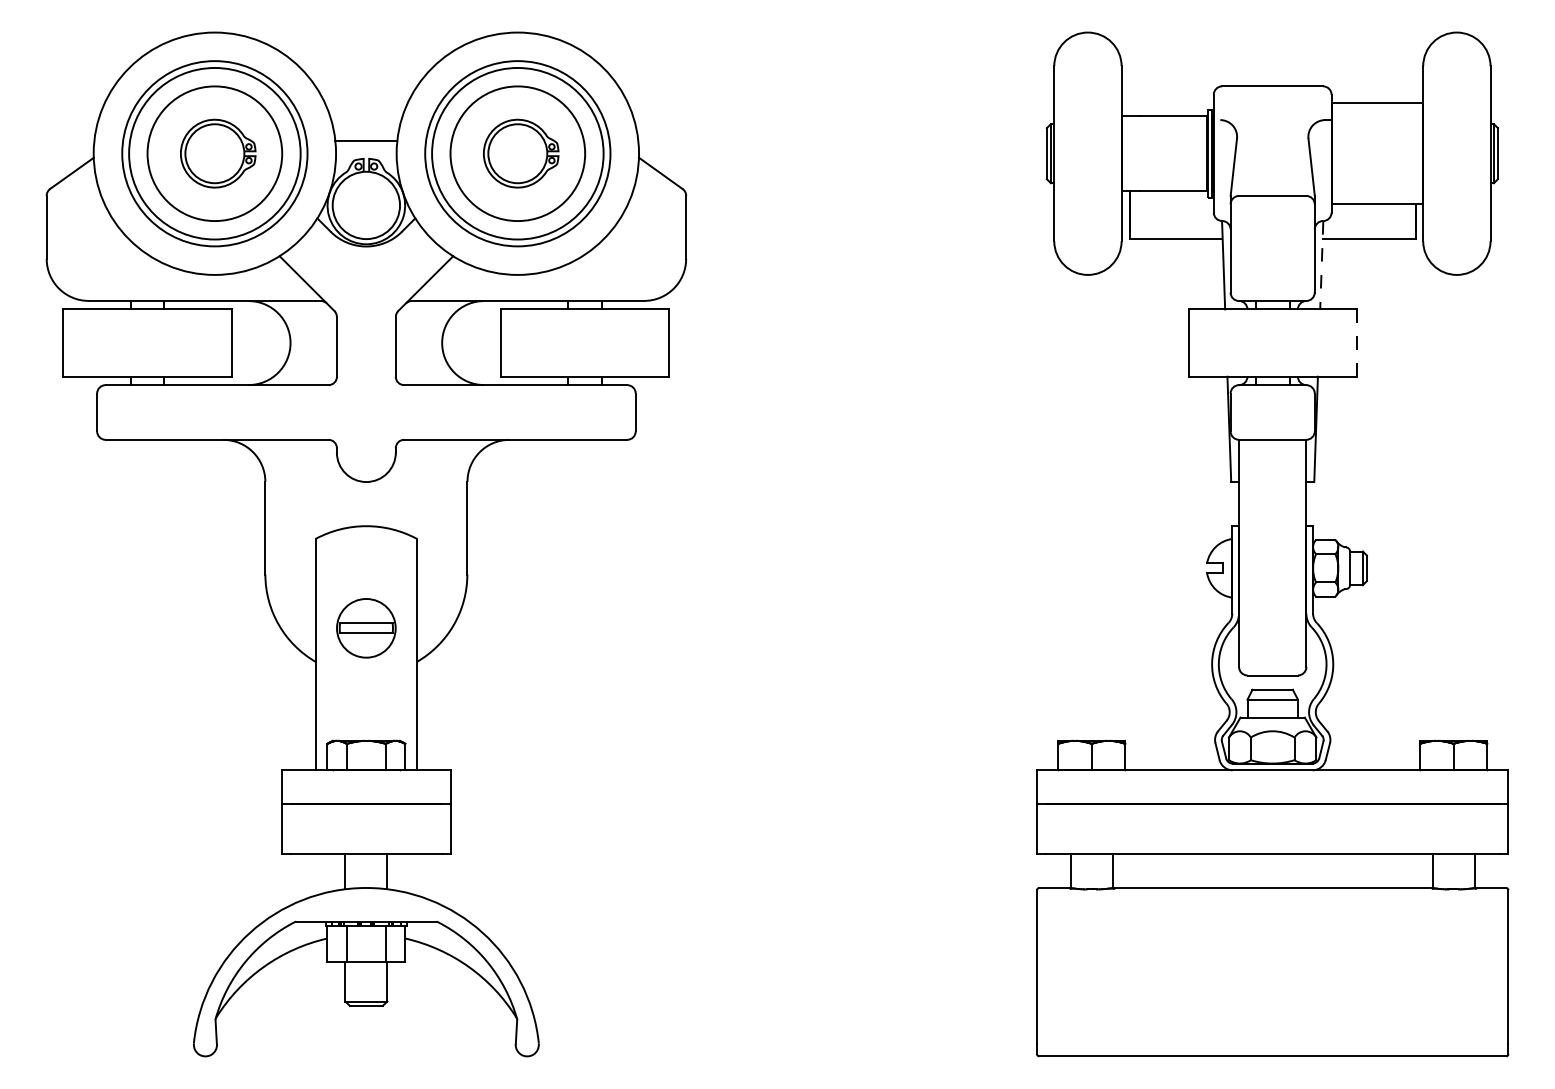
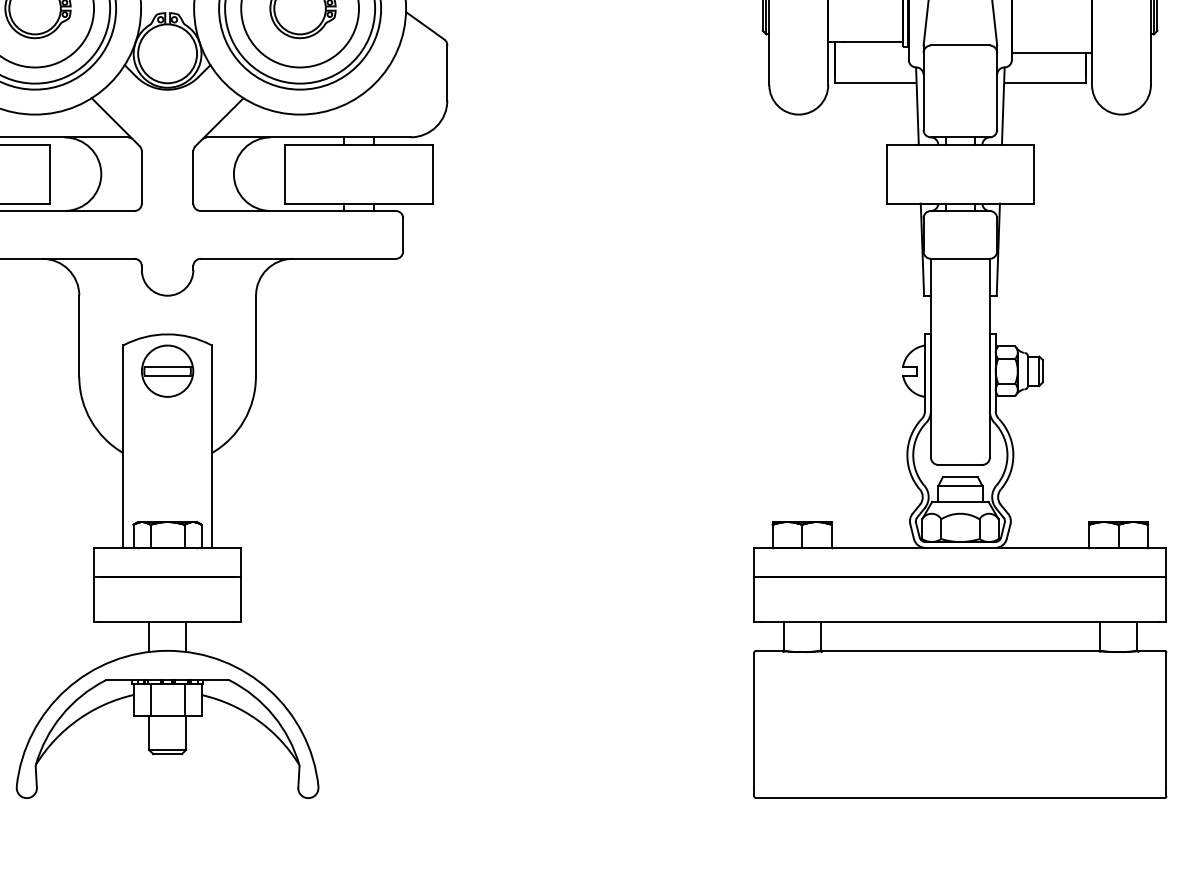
line: (1321, 265) -> (1003, 106), dashed -> solid
line: (1356, 343) -> (1033, 174), dashed -> solid
part: (366, 628) -> (167, 371), moved

